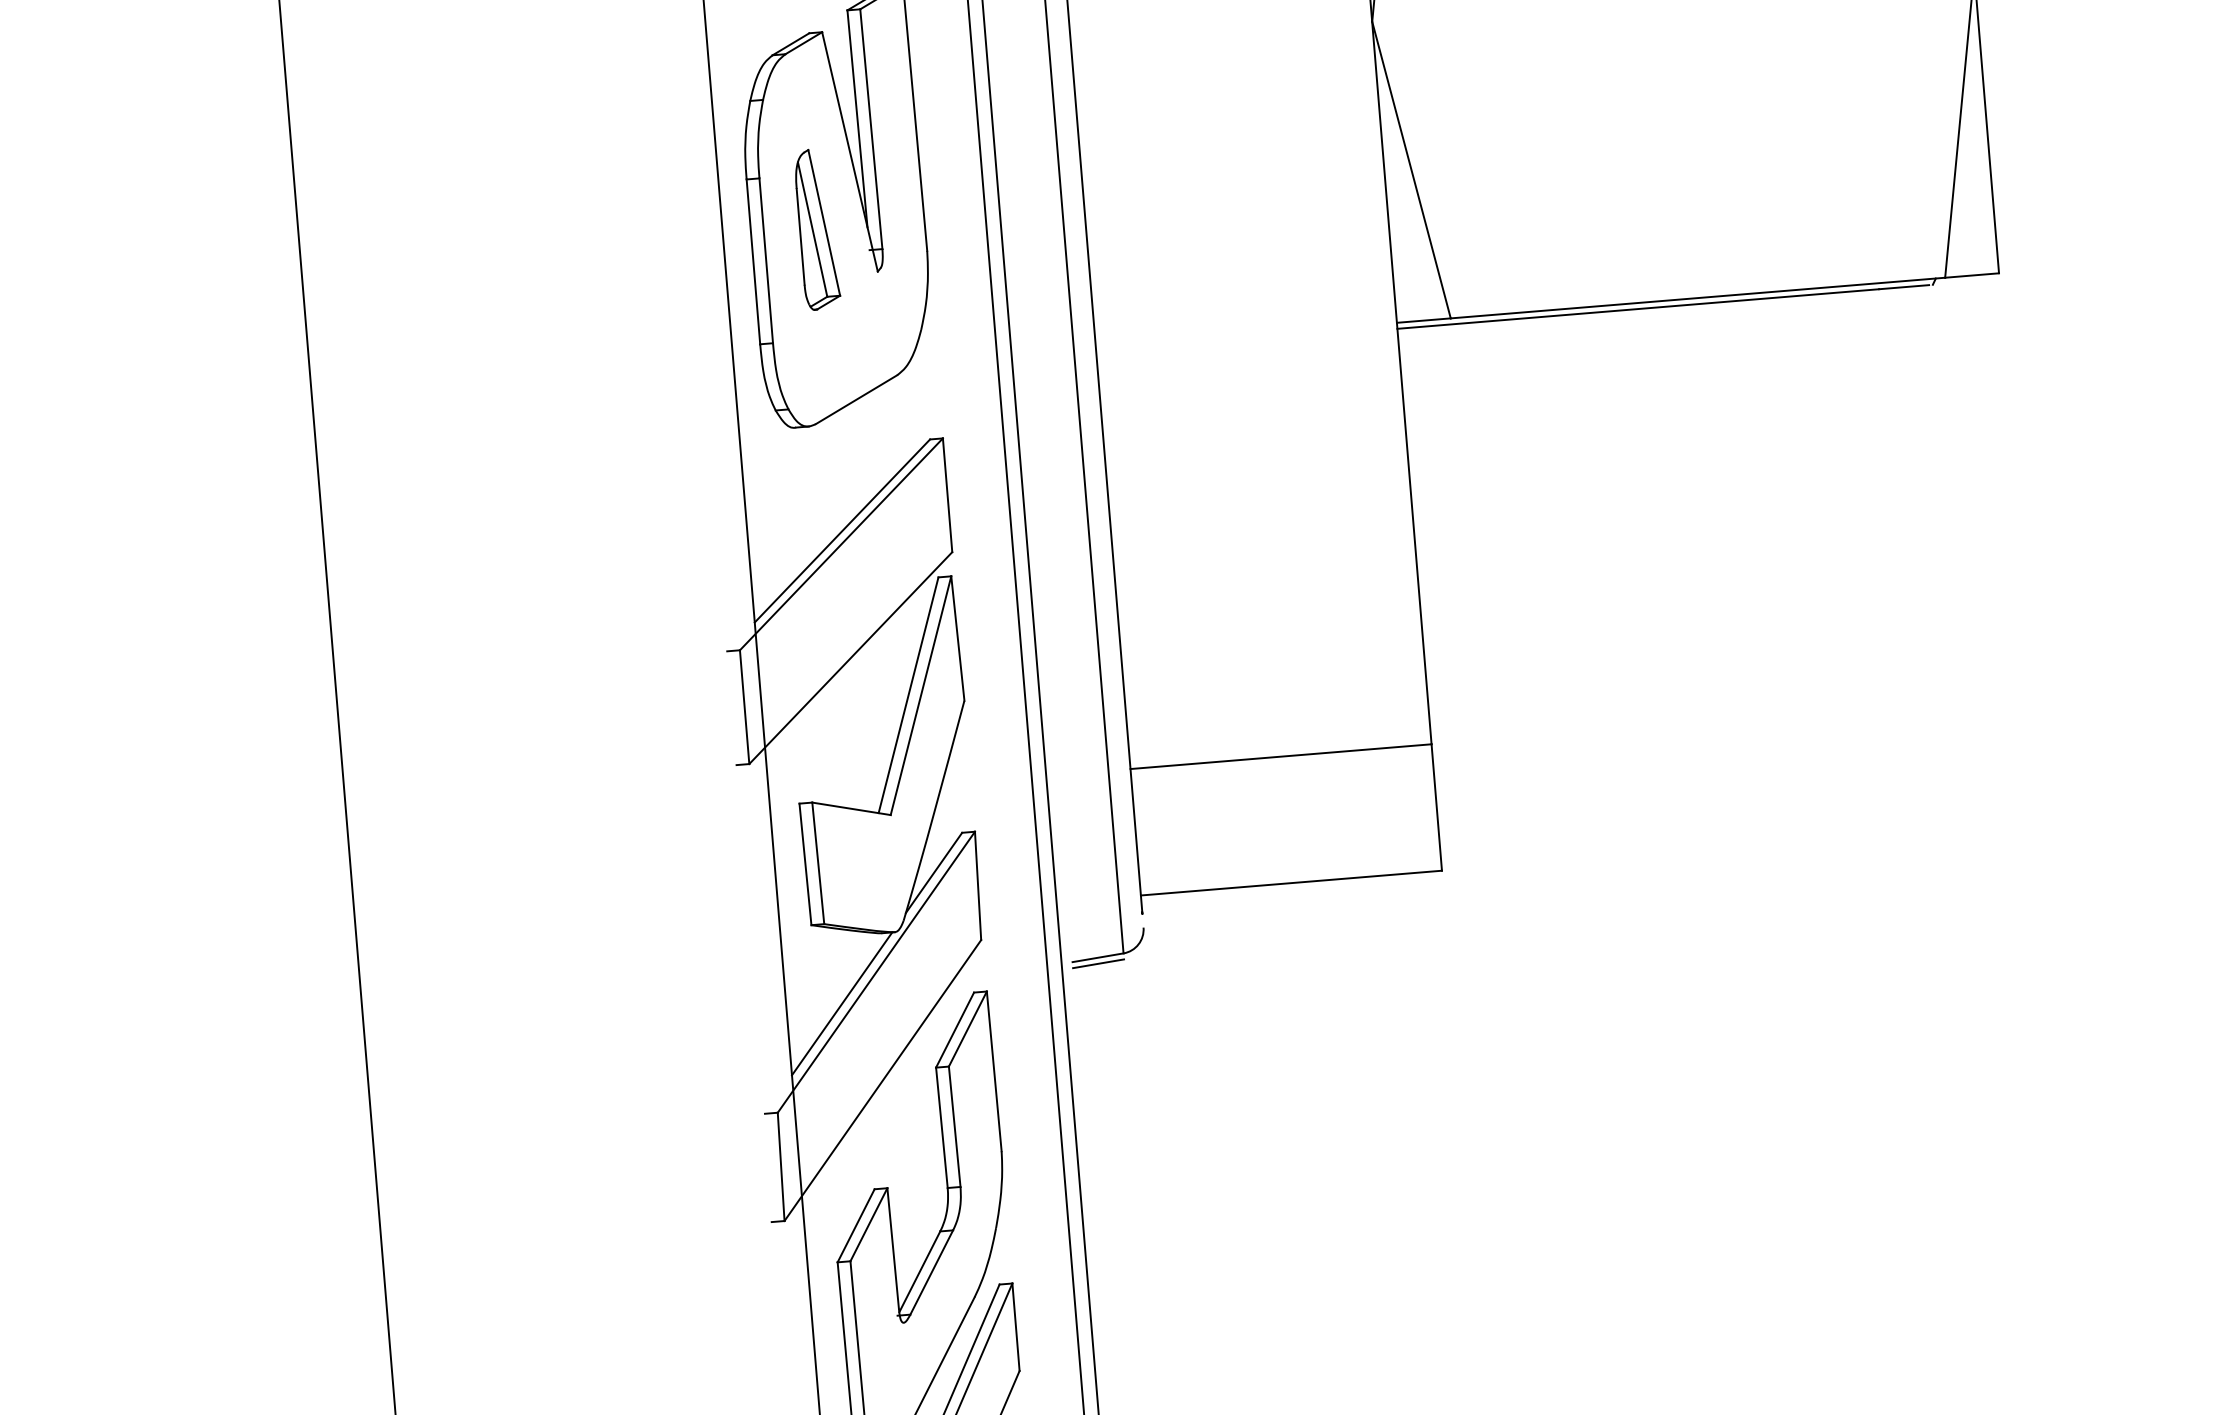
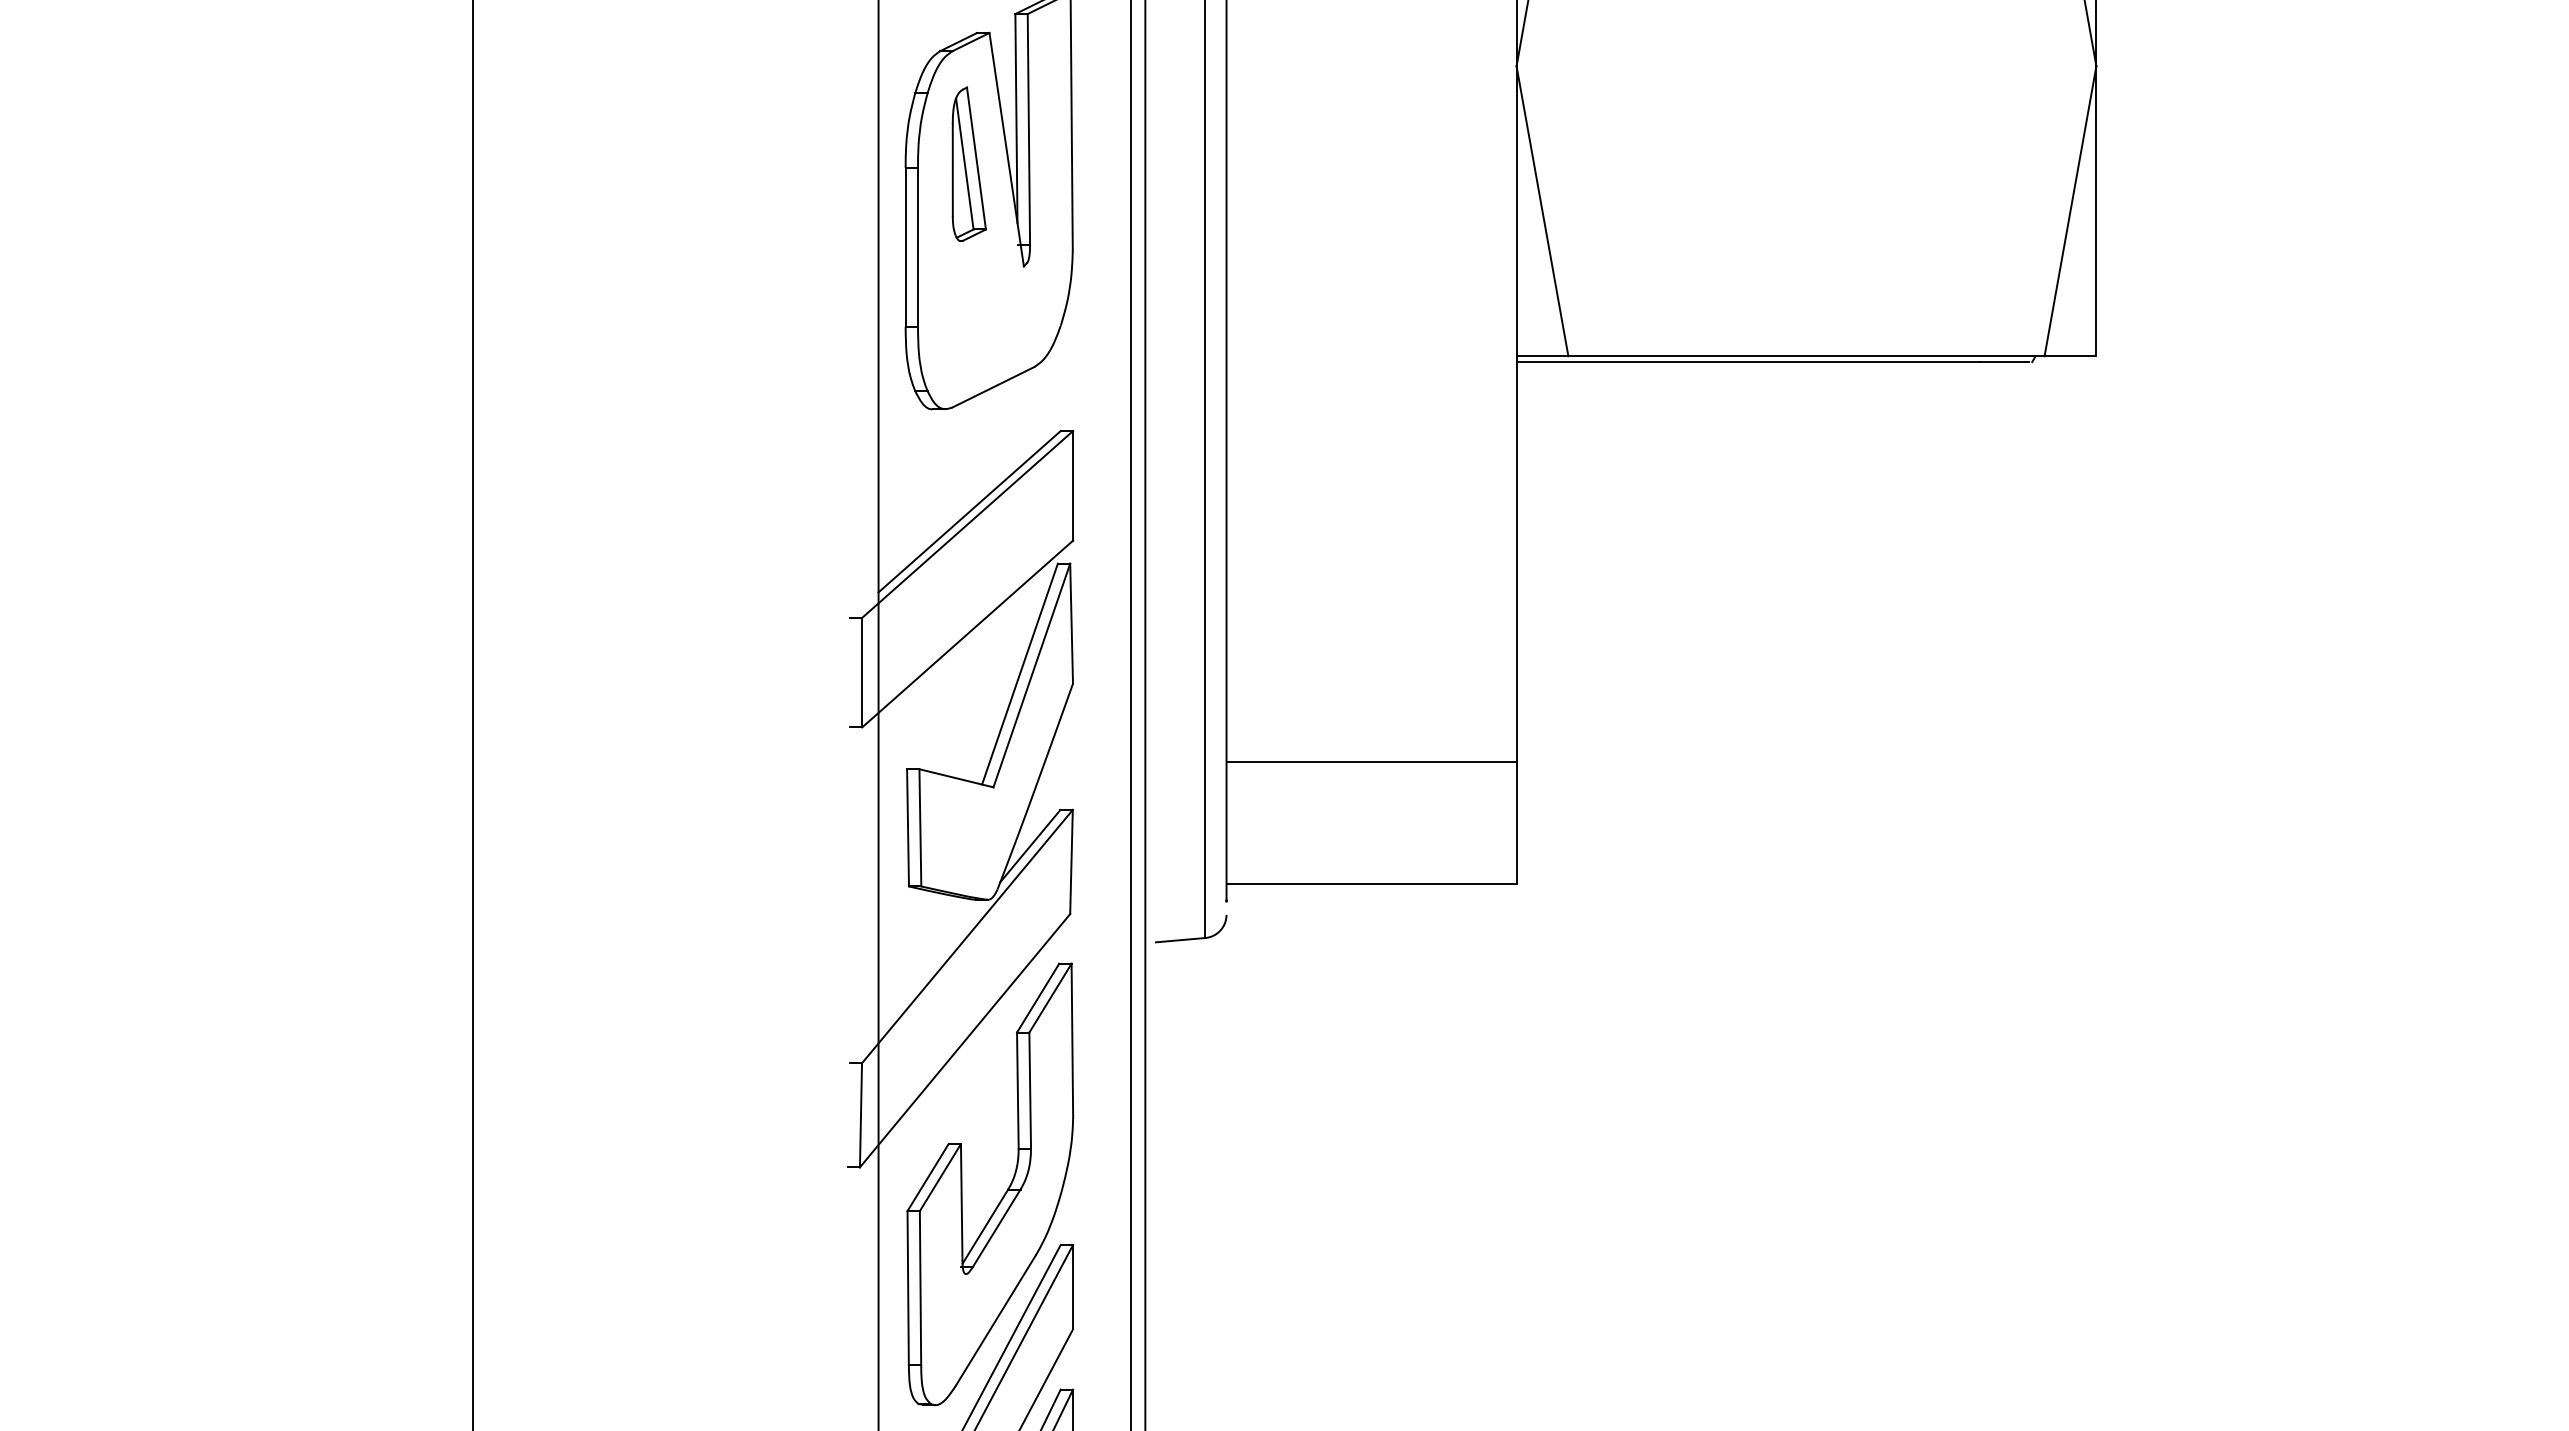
part: (816, 228) -> (968, 163), moved
line: (1098, 963) -> (1180, 945), removed
line: (841, 1003) -> (931, 963), removed

